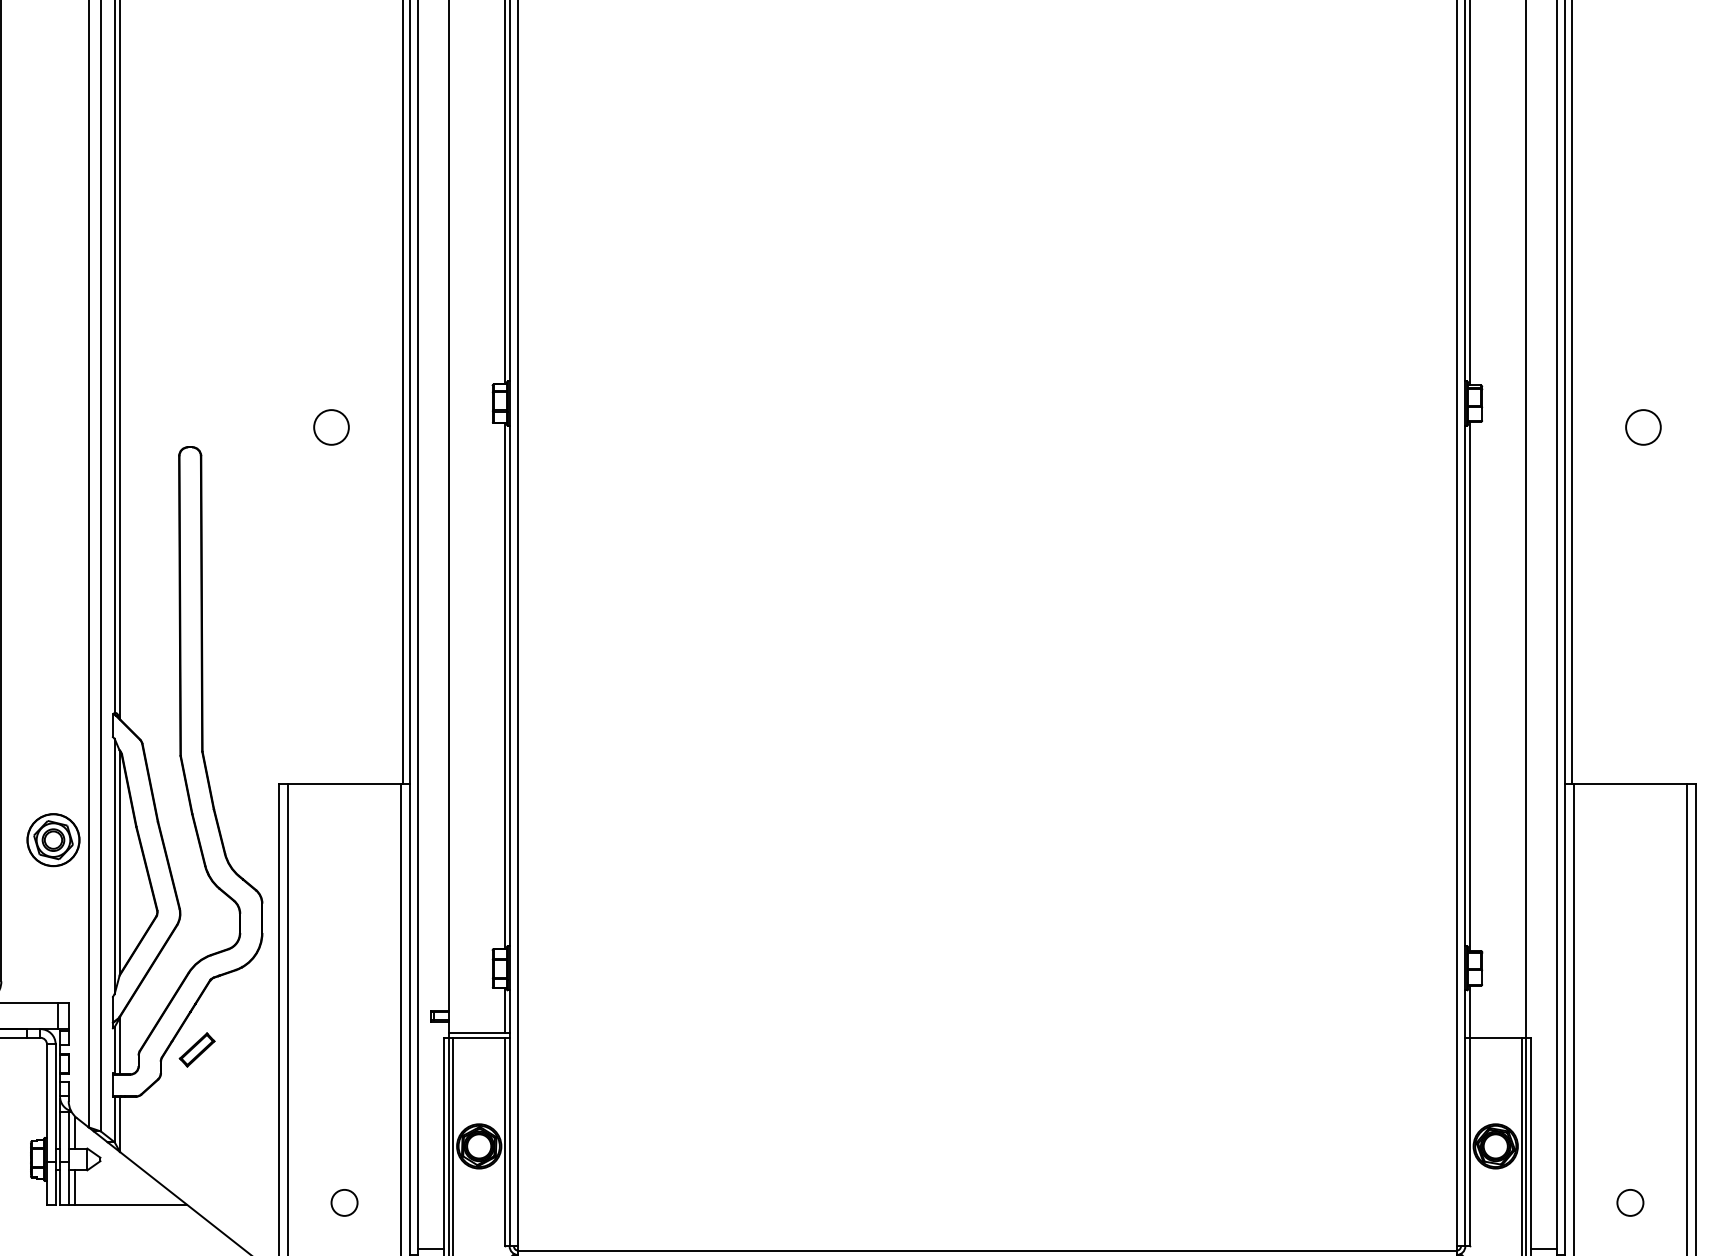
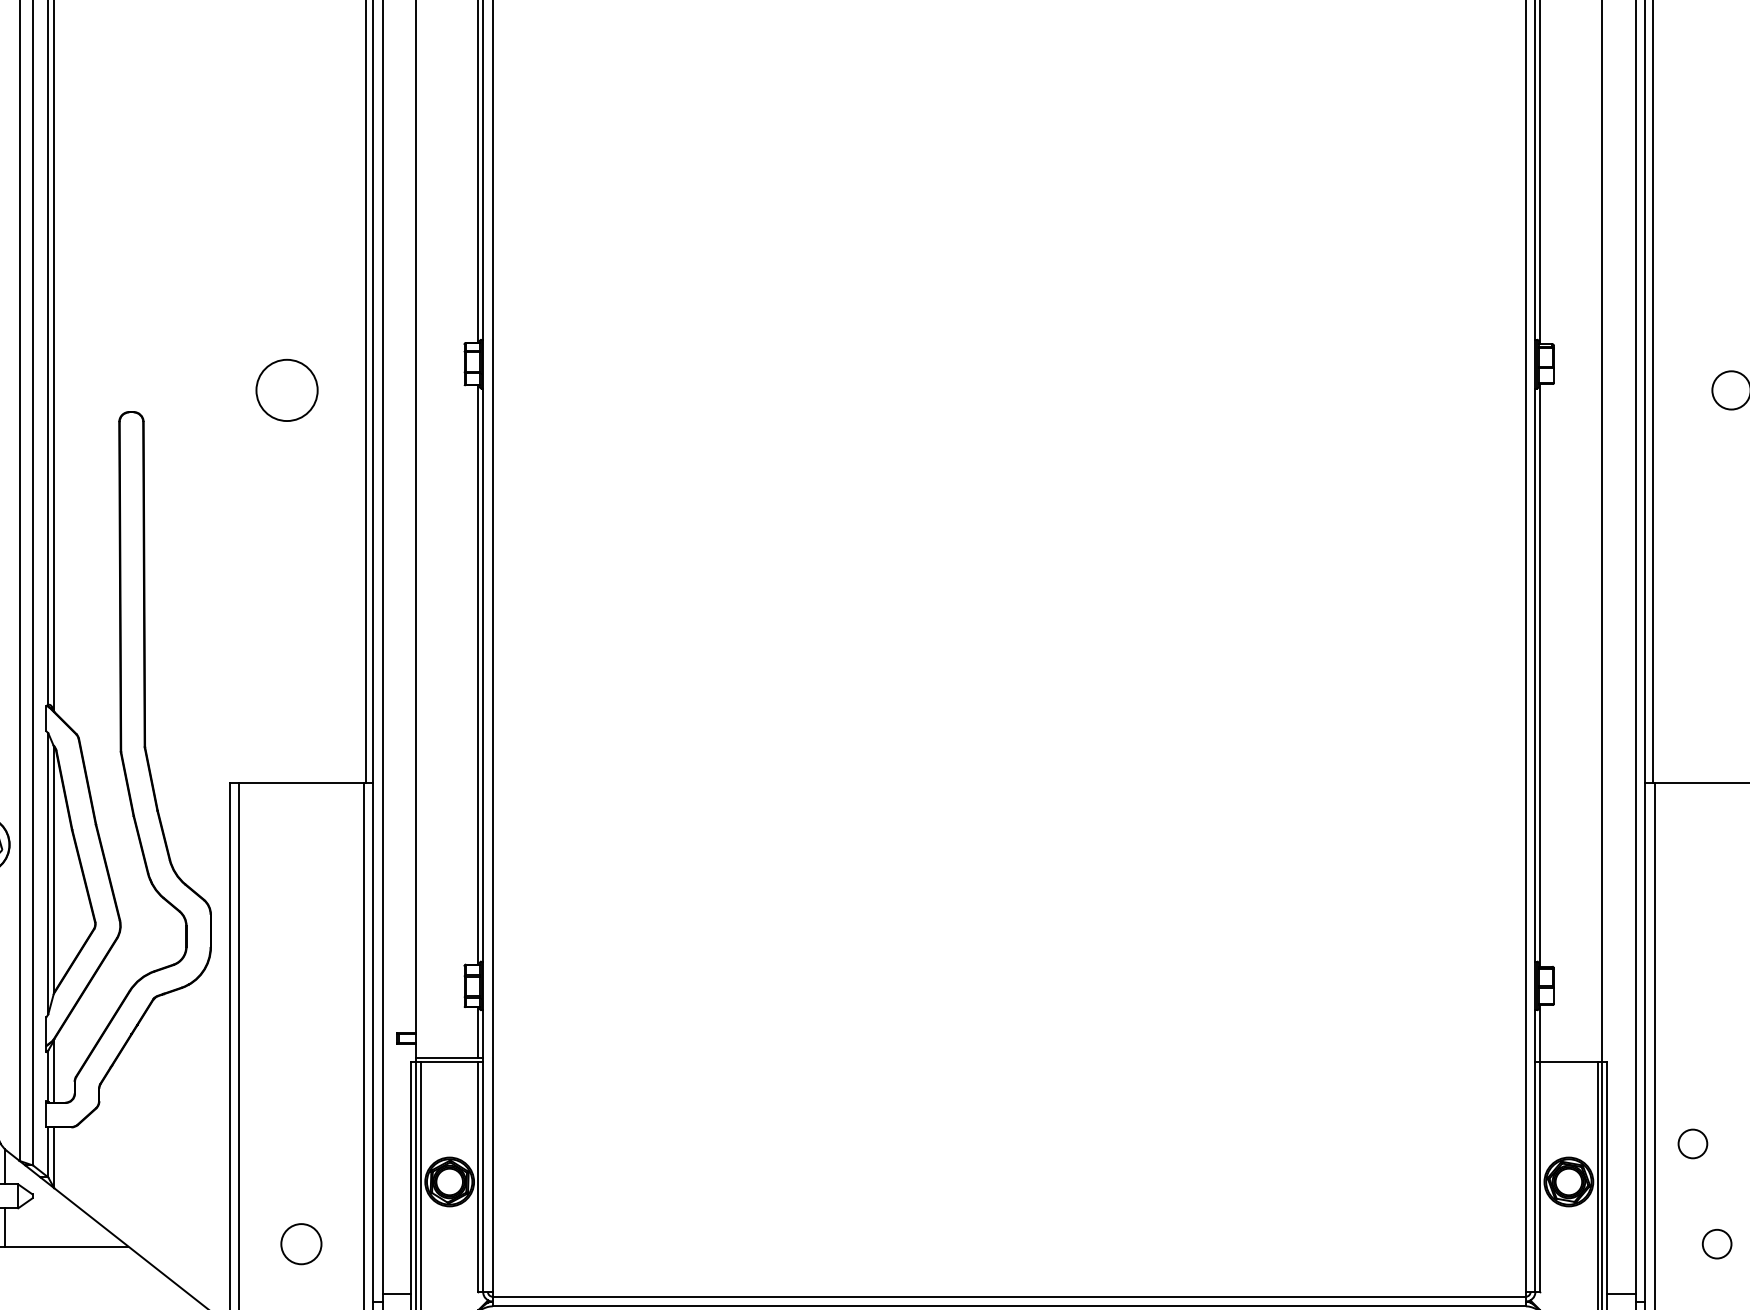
circle: (331, 427) -> (287, 390), size x1.6
part: (196, 1049) -> (138, 1075), removed
circle: (1608, 1111) -> (1693, 1143), added
circle: (344, 1202) -> (301, 1243), size x1.4

